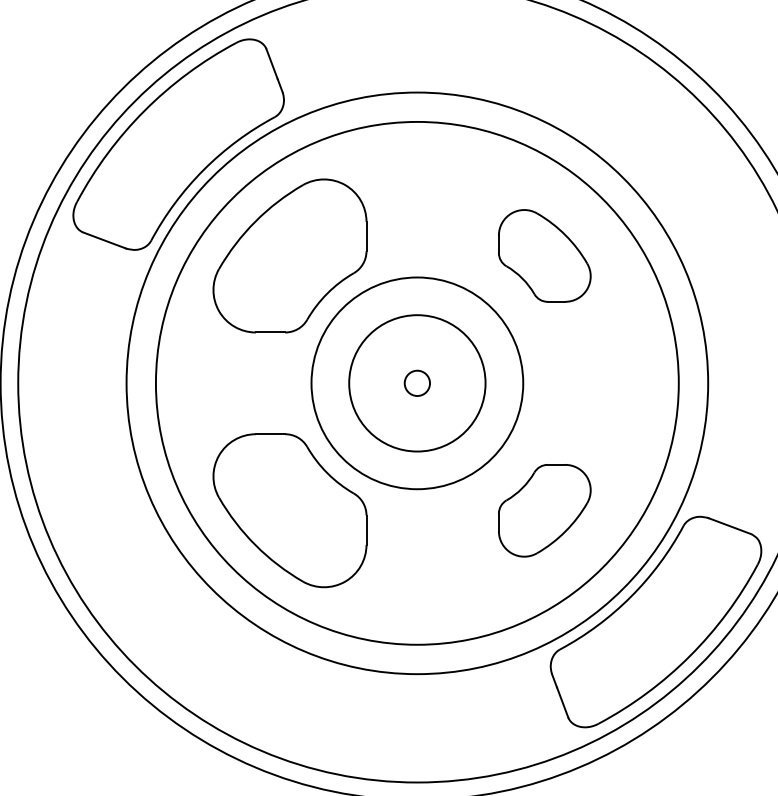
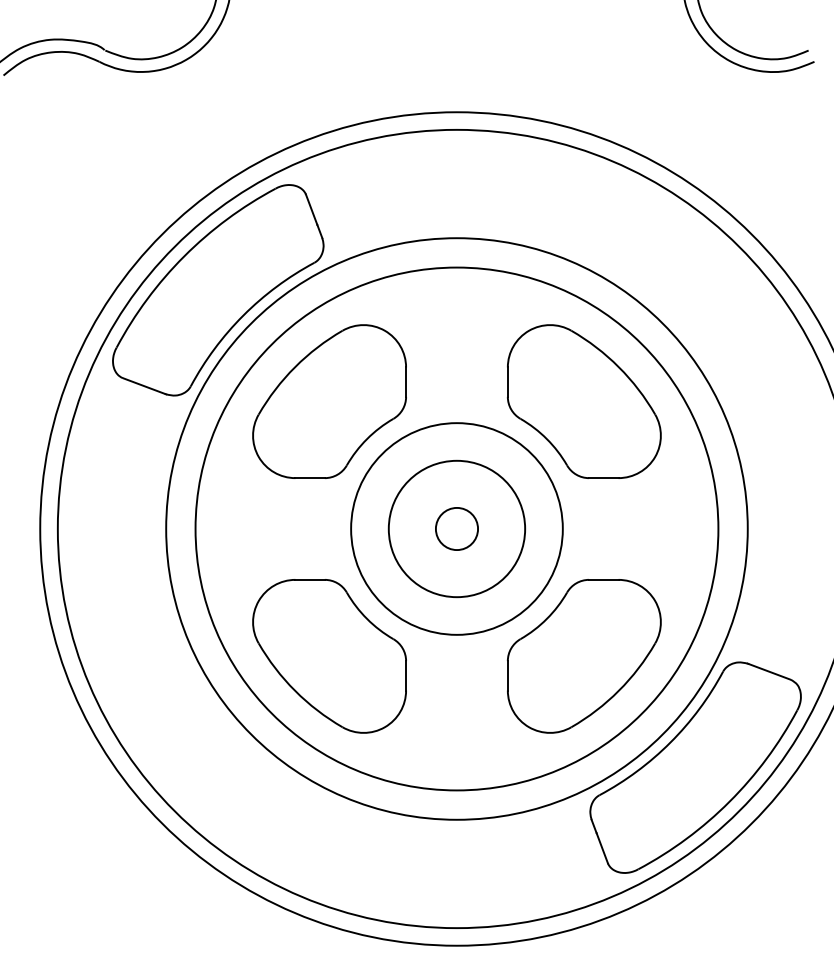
part: (544, 255) -> (584, 401), size x1.67
circle: (416, 382) -> (456, 528), size x1.67
part: (544, 510) -> (584, 656), size x1.67

